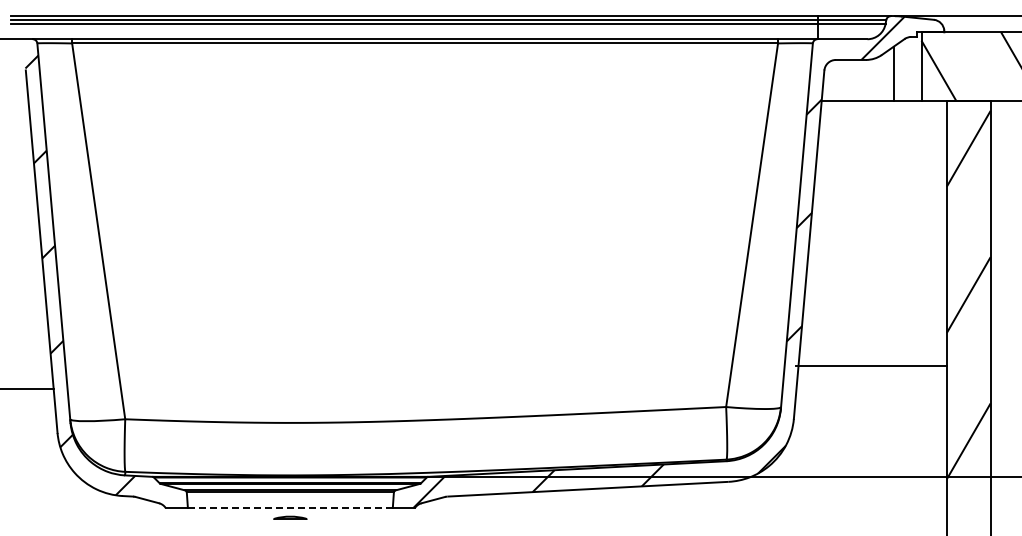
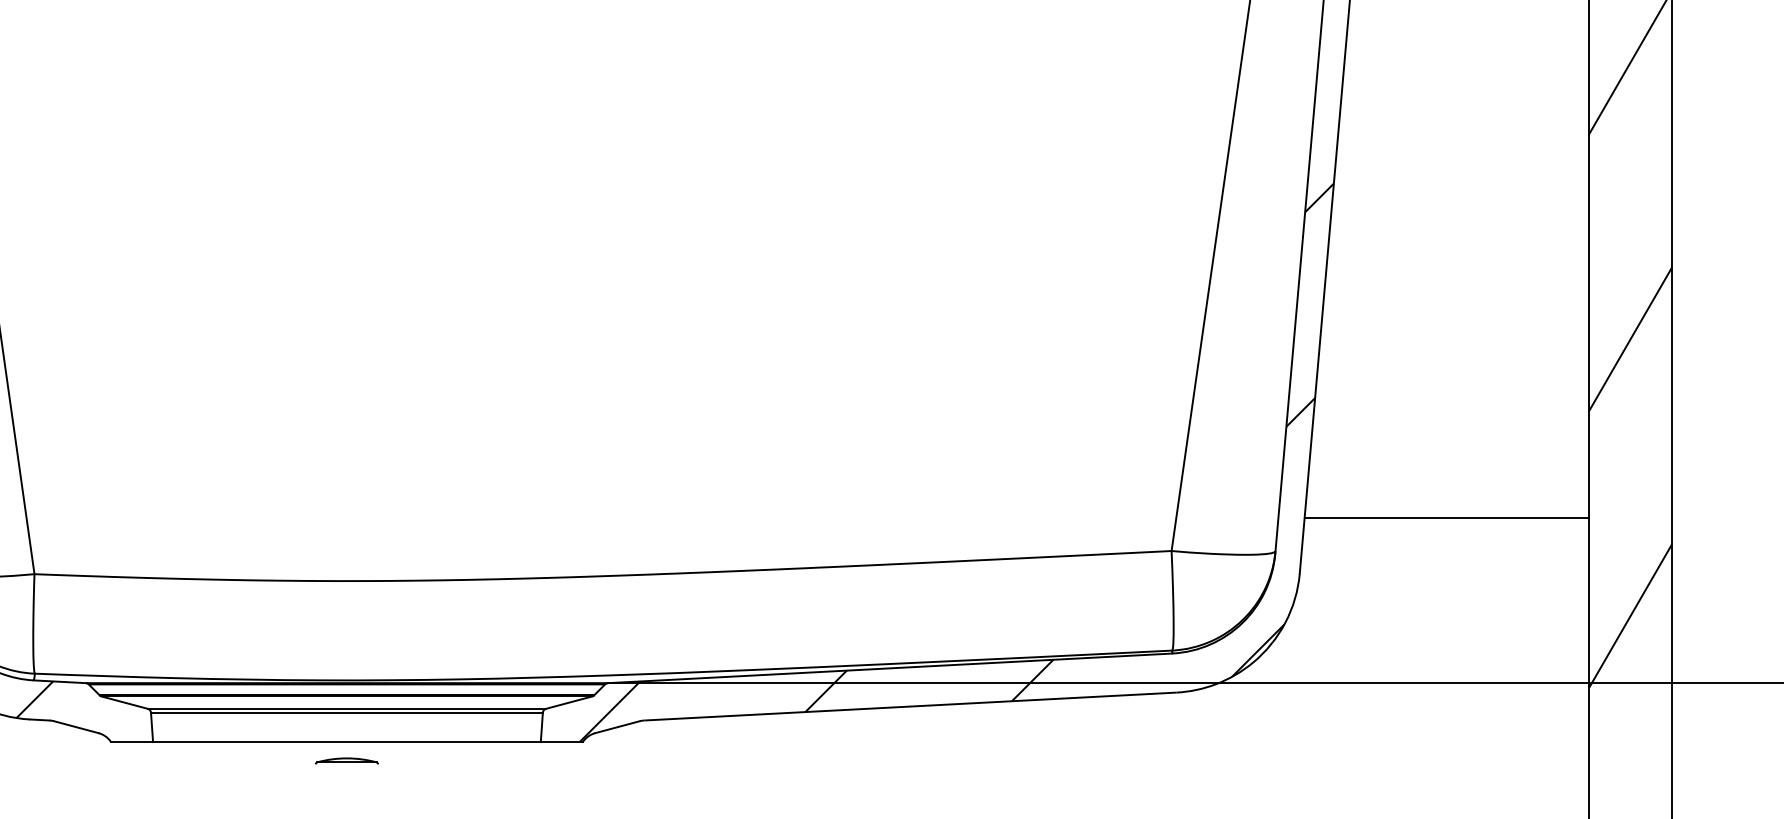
line: (871, 366) -> (1446, 517), moved
line: (290, 507) -> (347, 741), dashed -> solid

